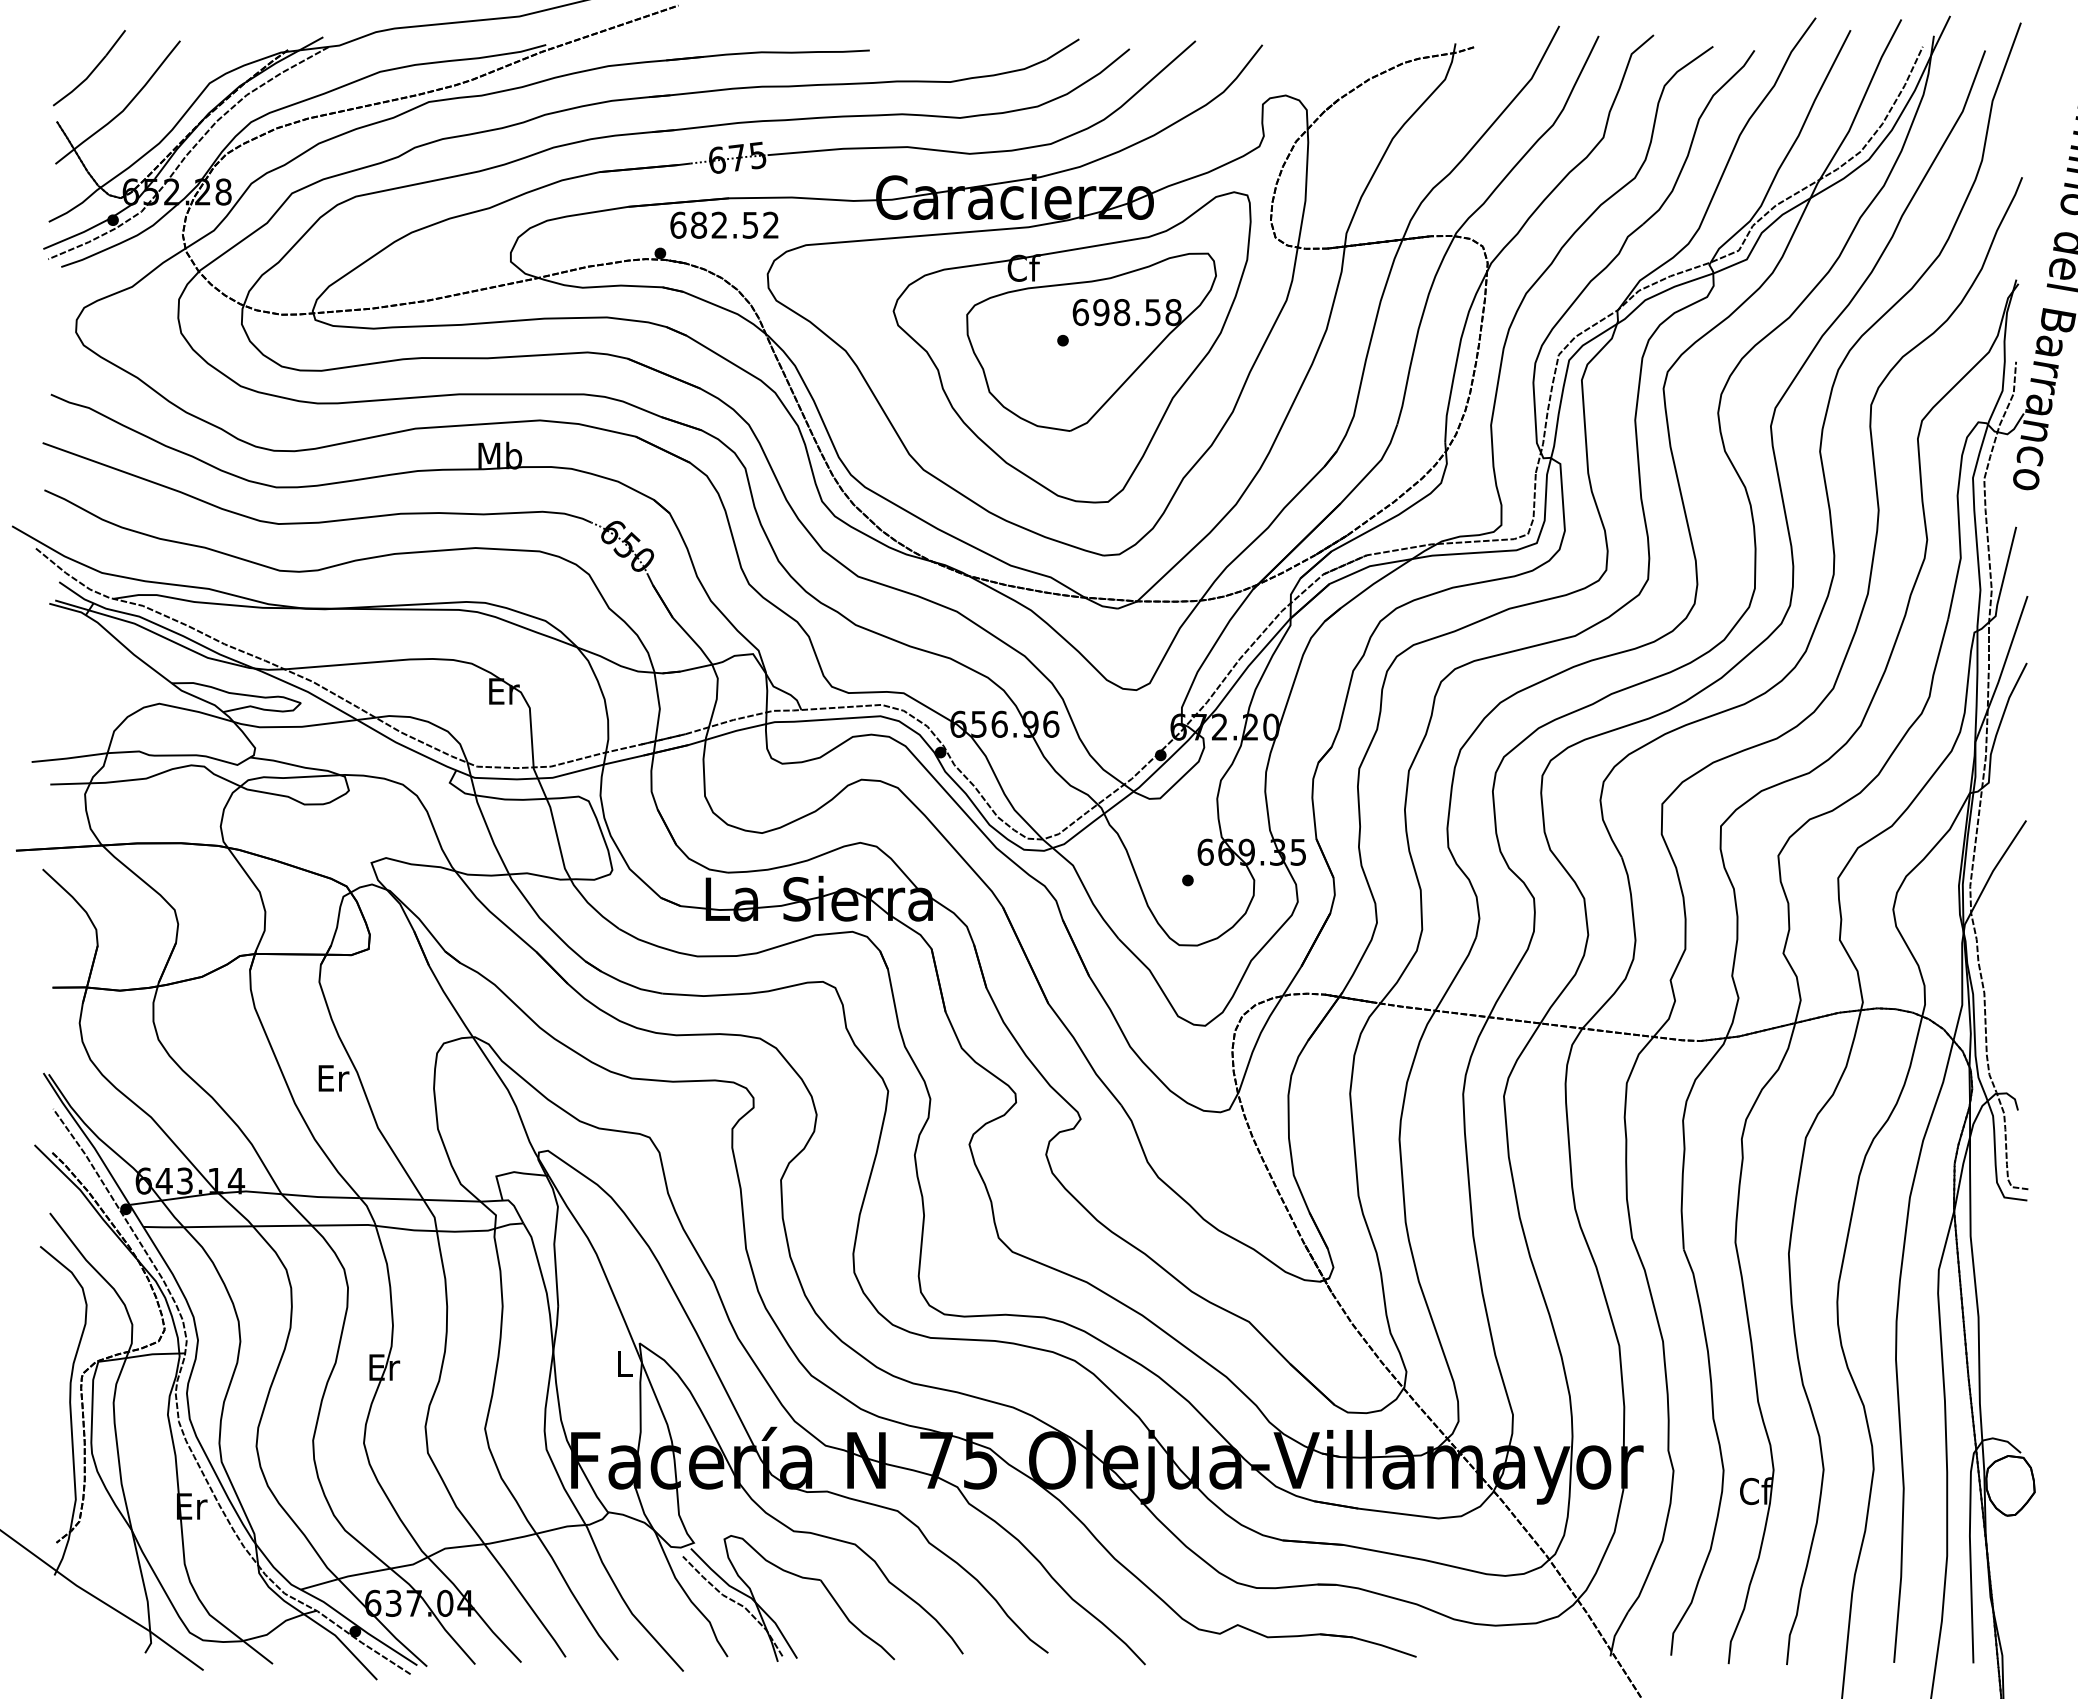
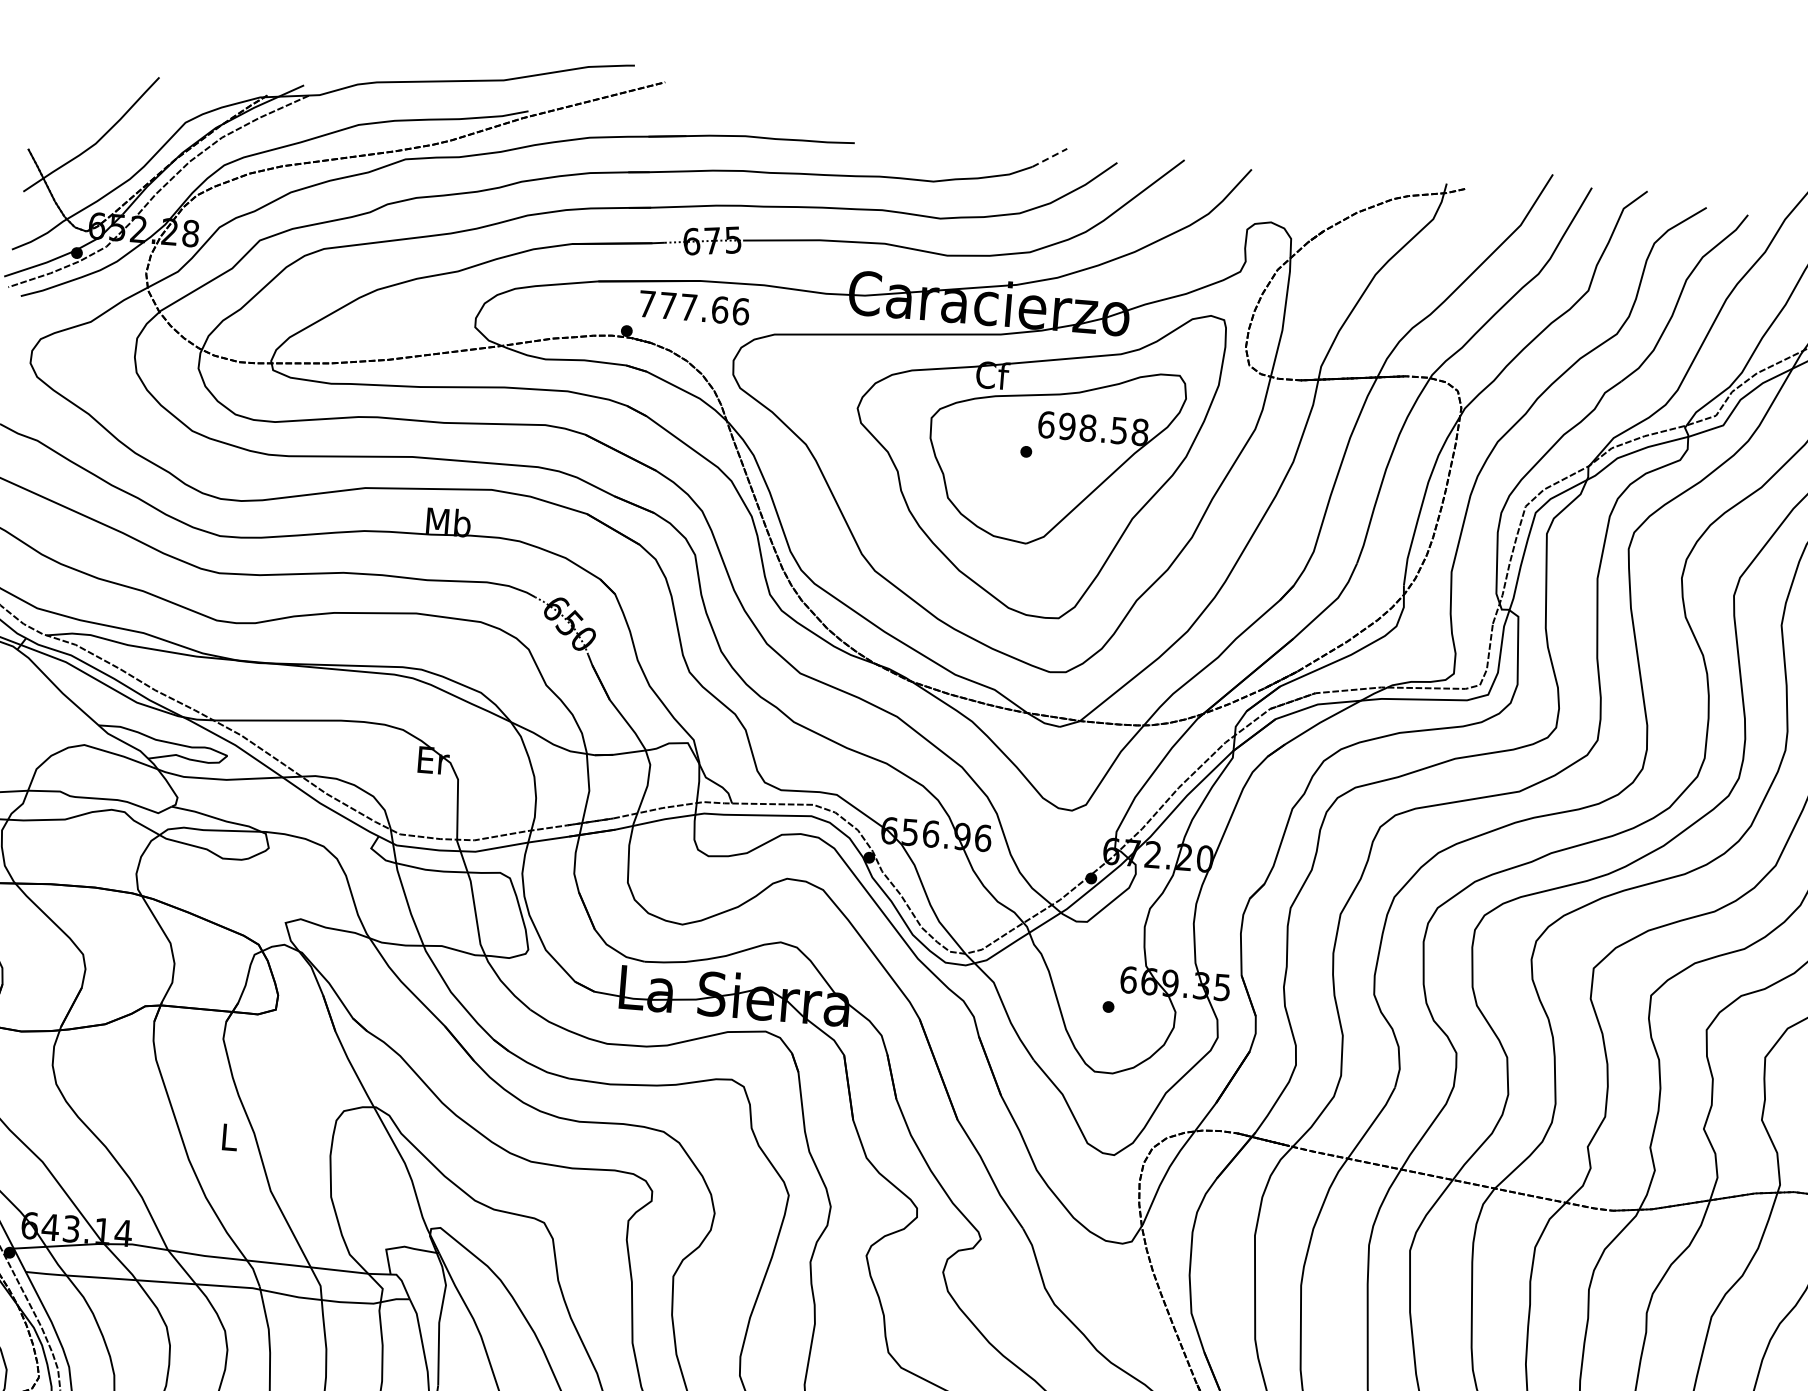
line: (1063, 49) -> (1050, 157), solid -> dashed
part: (88, 68) -> (64, 97), removed
text: (724, 224) -> (693, 307), 682.52 -> 777.66
text: (333, 1078) -> (229, 1137), Er -> L

